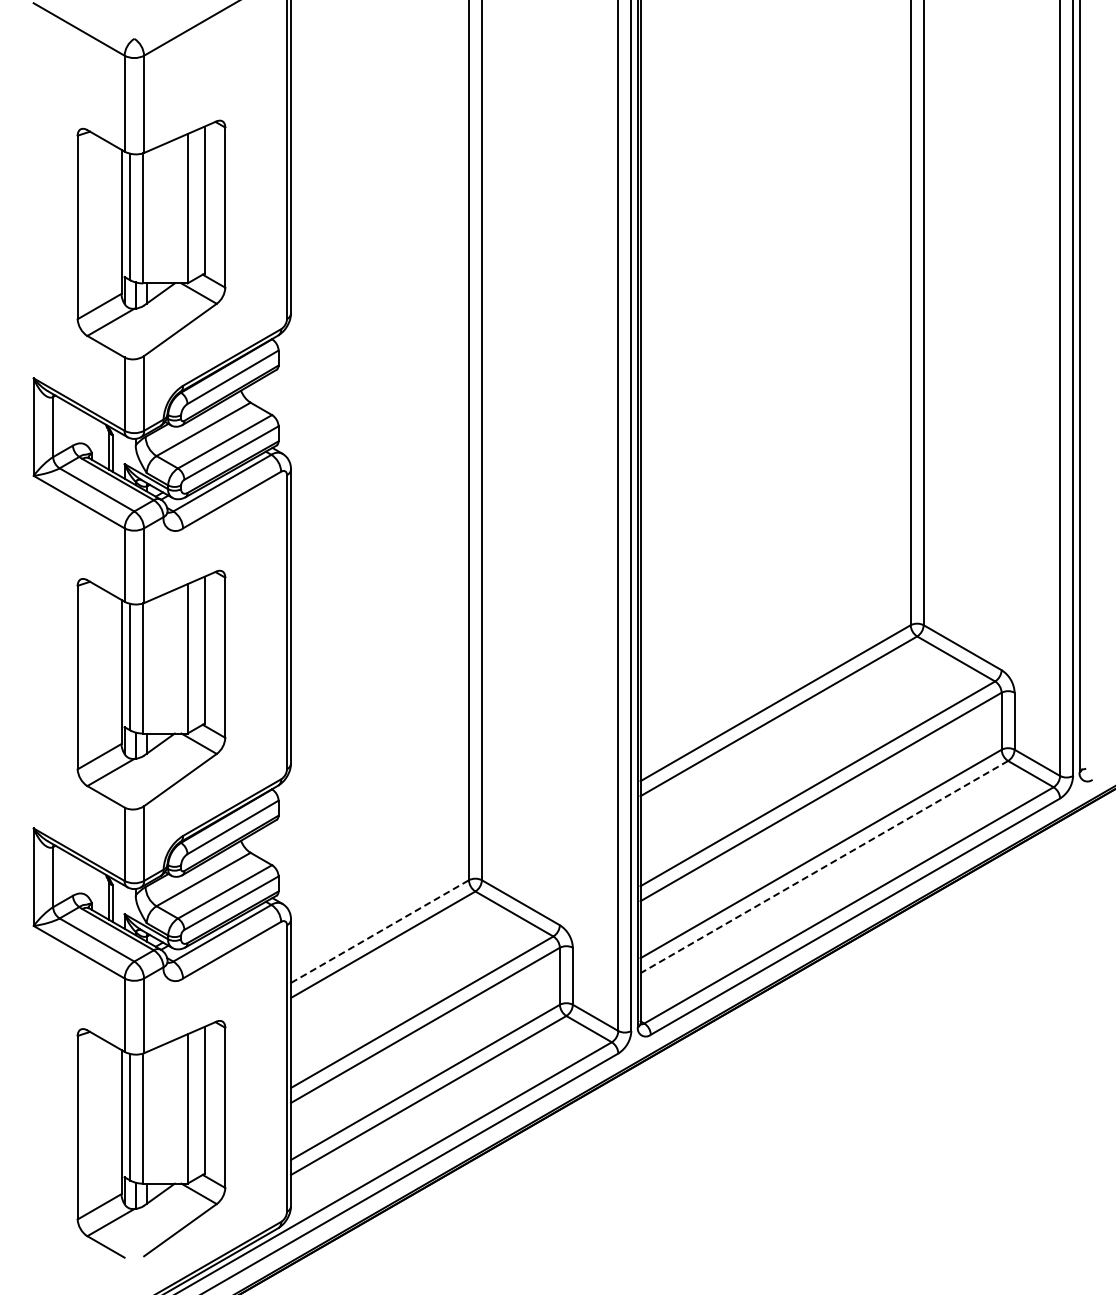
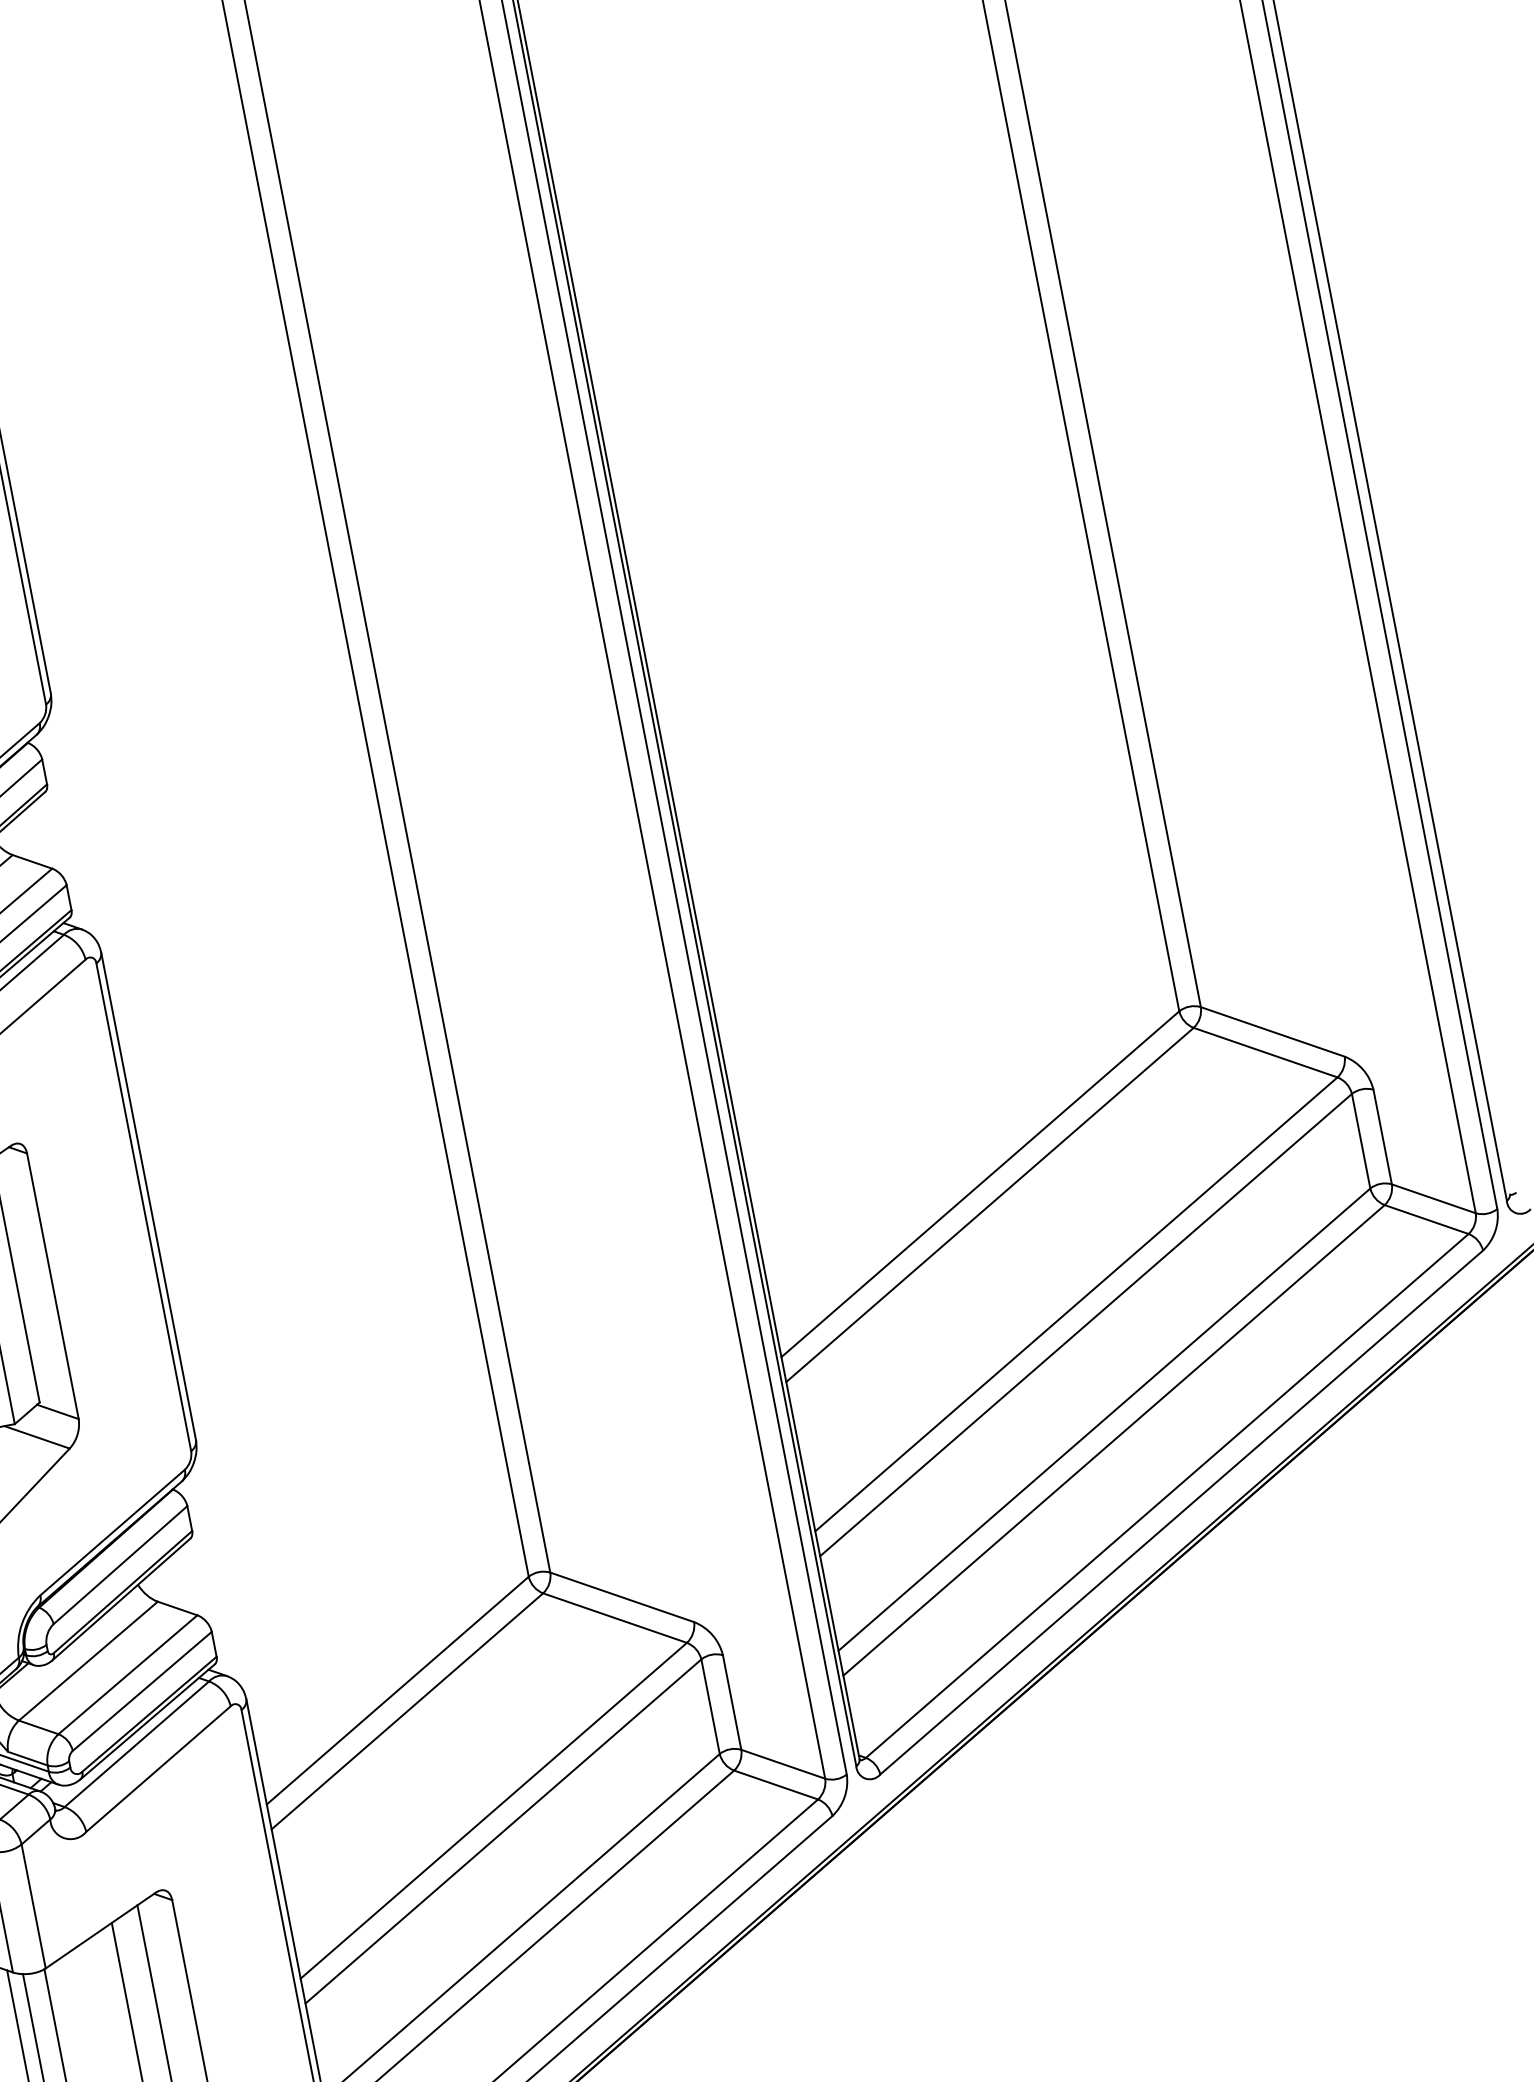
line: (823, 867) -> (1112, 1441), dashed -> solid
line: (380, 931) -> (398, 1690), dashed -> solid

